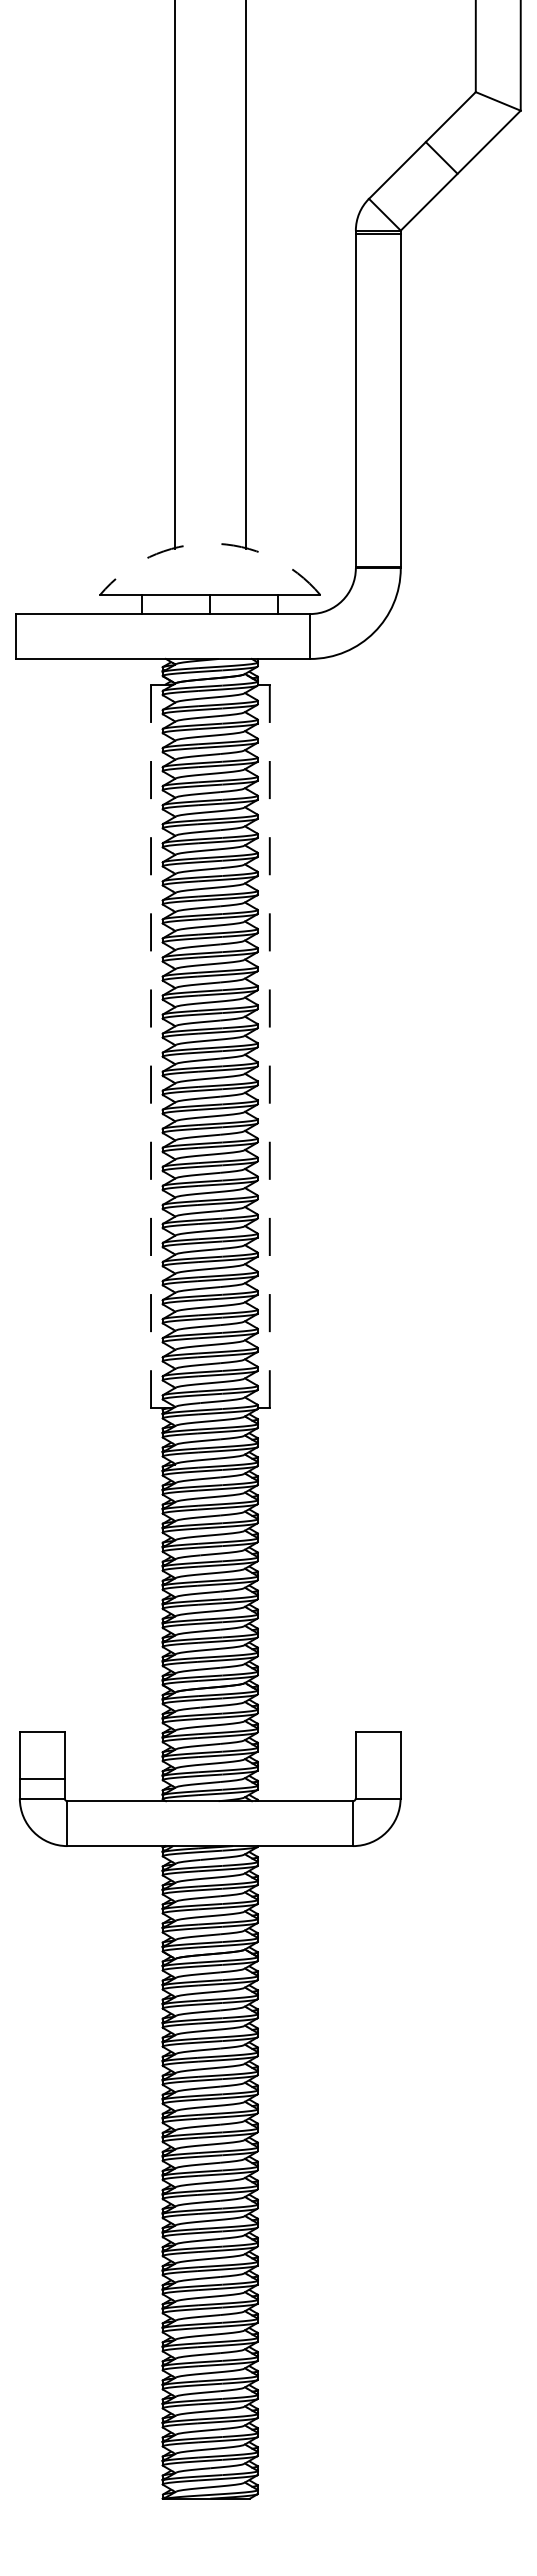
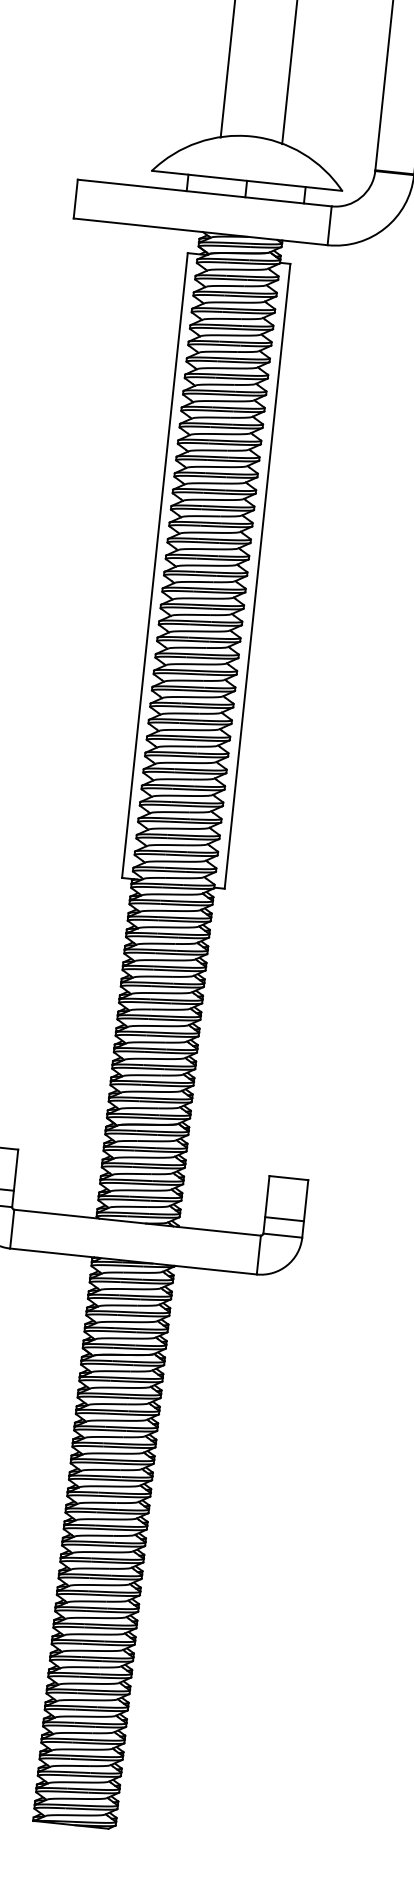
arc: (210, 543) -> (251, 136), dashed -> solid
line: (151, 1046) -> (155, 565), dashed -> solid
line: (269, 1046) -> (257, 576), dashed -> solid
line: (377, 1779) -> (284, 1219), added

